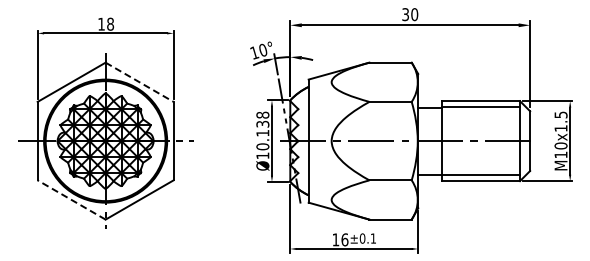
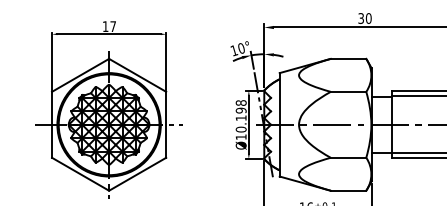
text: (110, 23) -> (113, 25), 18 -> 17
line: (140, 82) -> (138, 75), dashed -> solid
text: (262, 123) -> (240, 110), Ø10.138 -> Ø10.198
line: (71, 199) -> (80, 173), dashed -> solid

